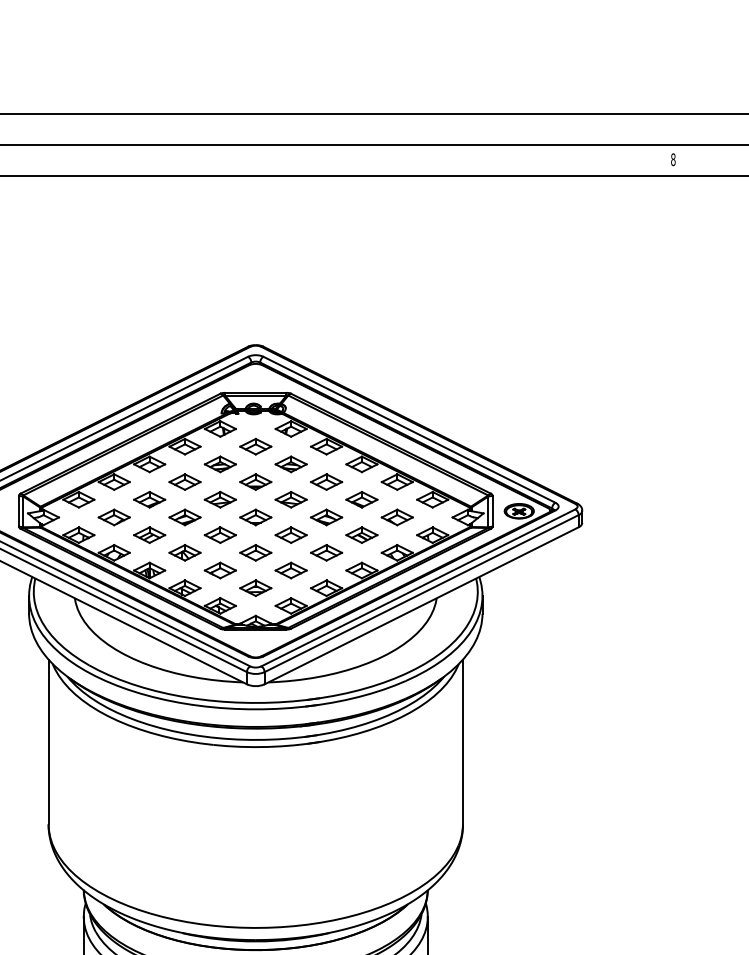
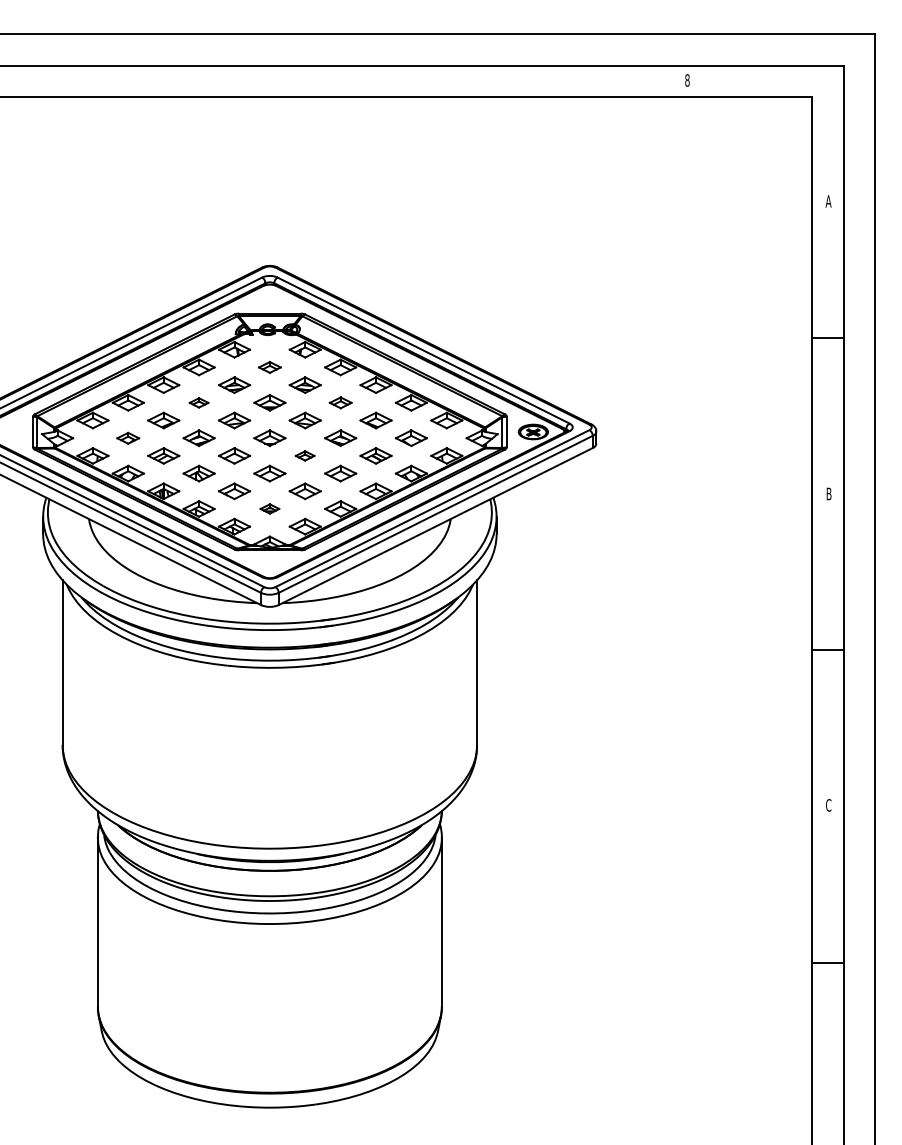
part: (255, 446) -> (269, 367), size x0.7
part: (184, 481) -> (198, 402), size x0.6
part: (326, 481) -> (340, 402), size x0.7
part: (113, 517) -> (127, 438), size x0.7
part: (290, 534) -> (304, 455), size x0.6
part: (255, 587) -> (269, 508), size x0.6

